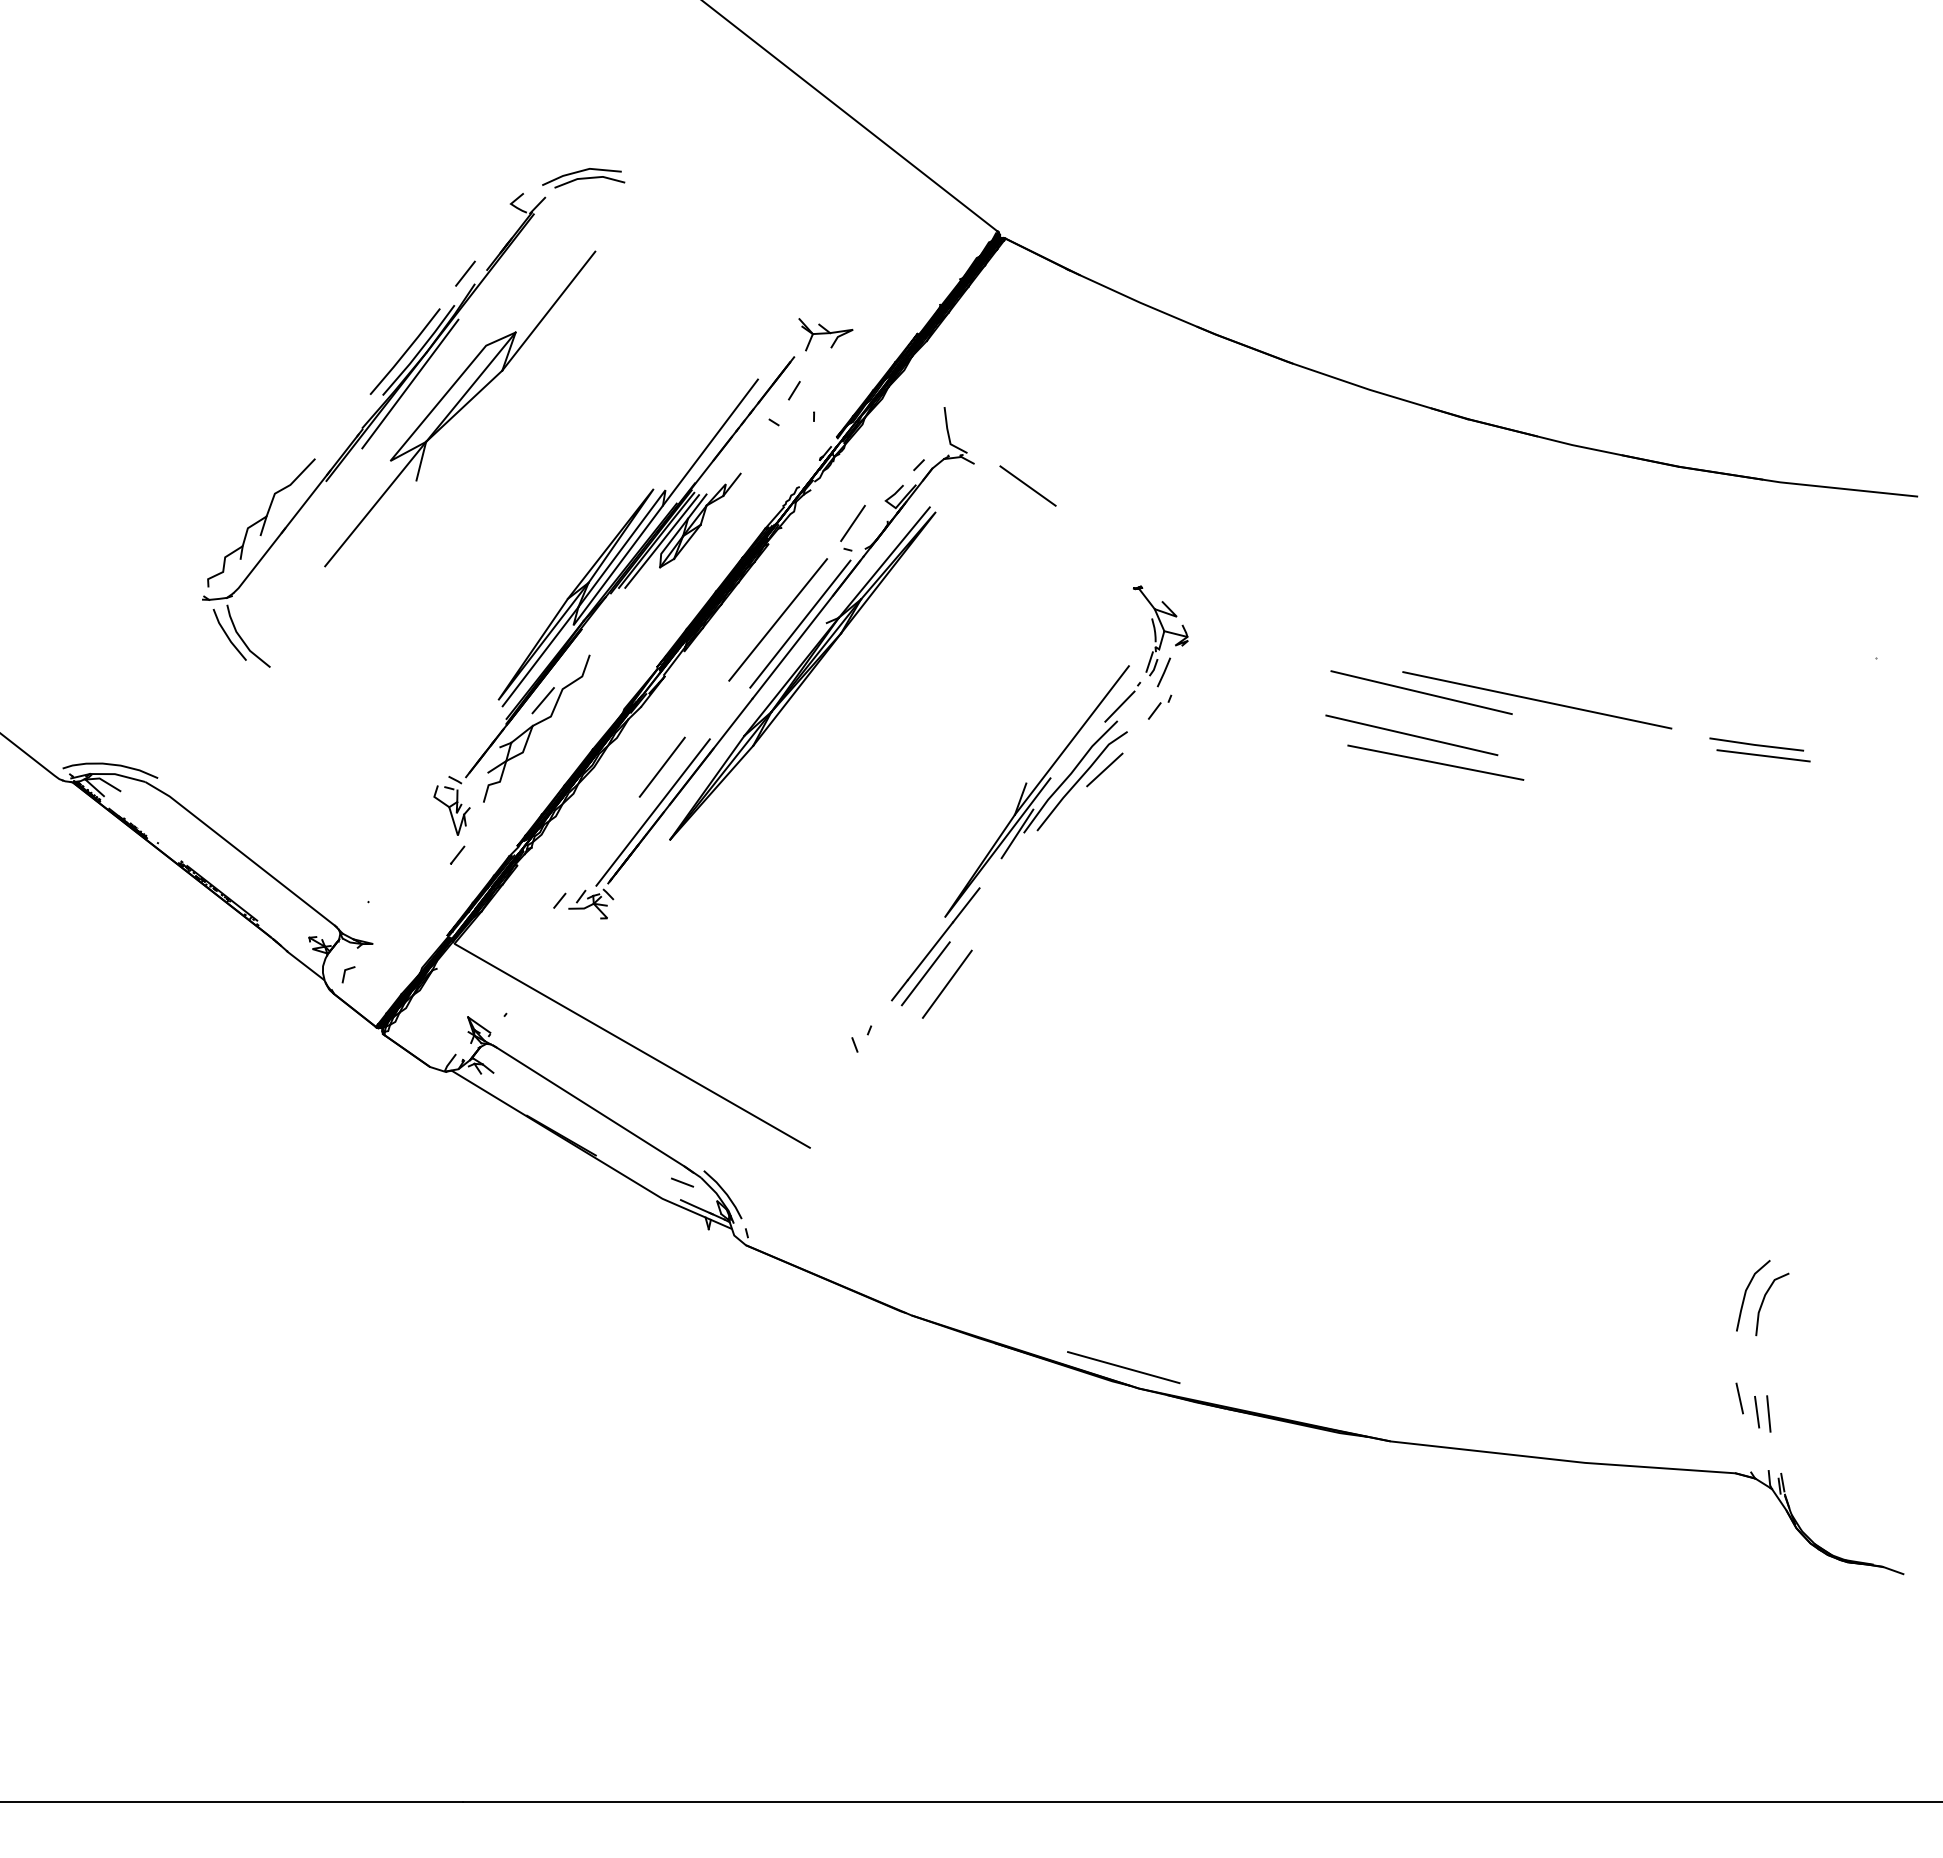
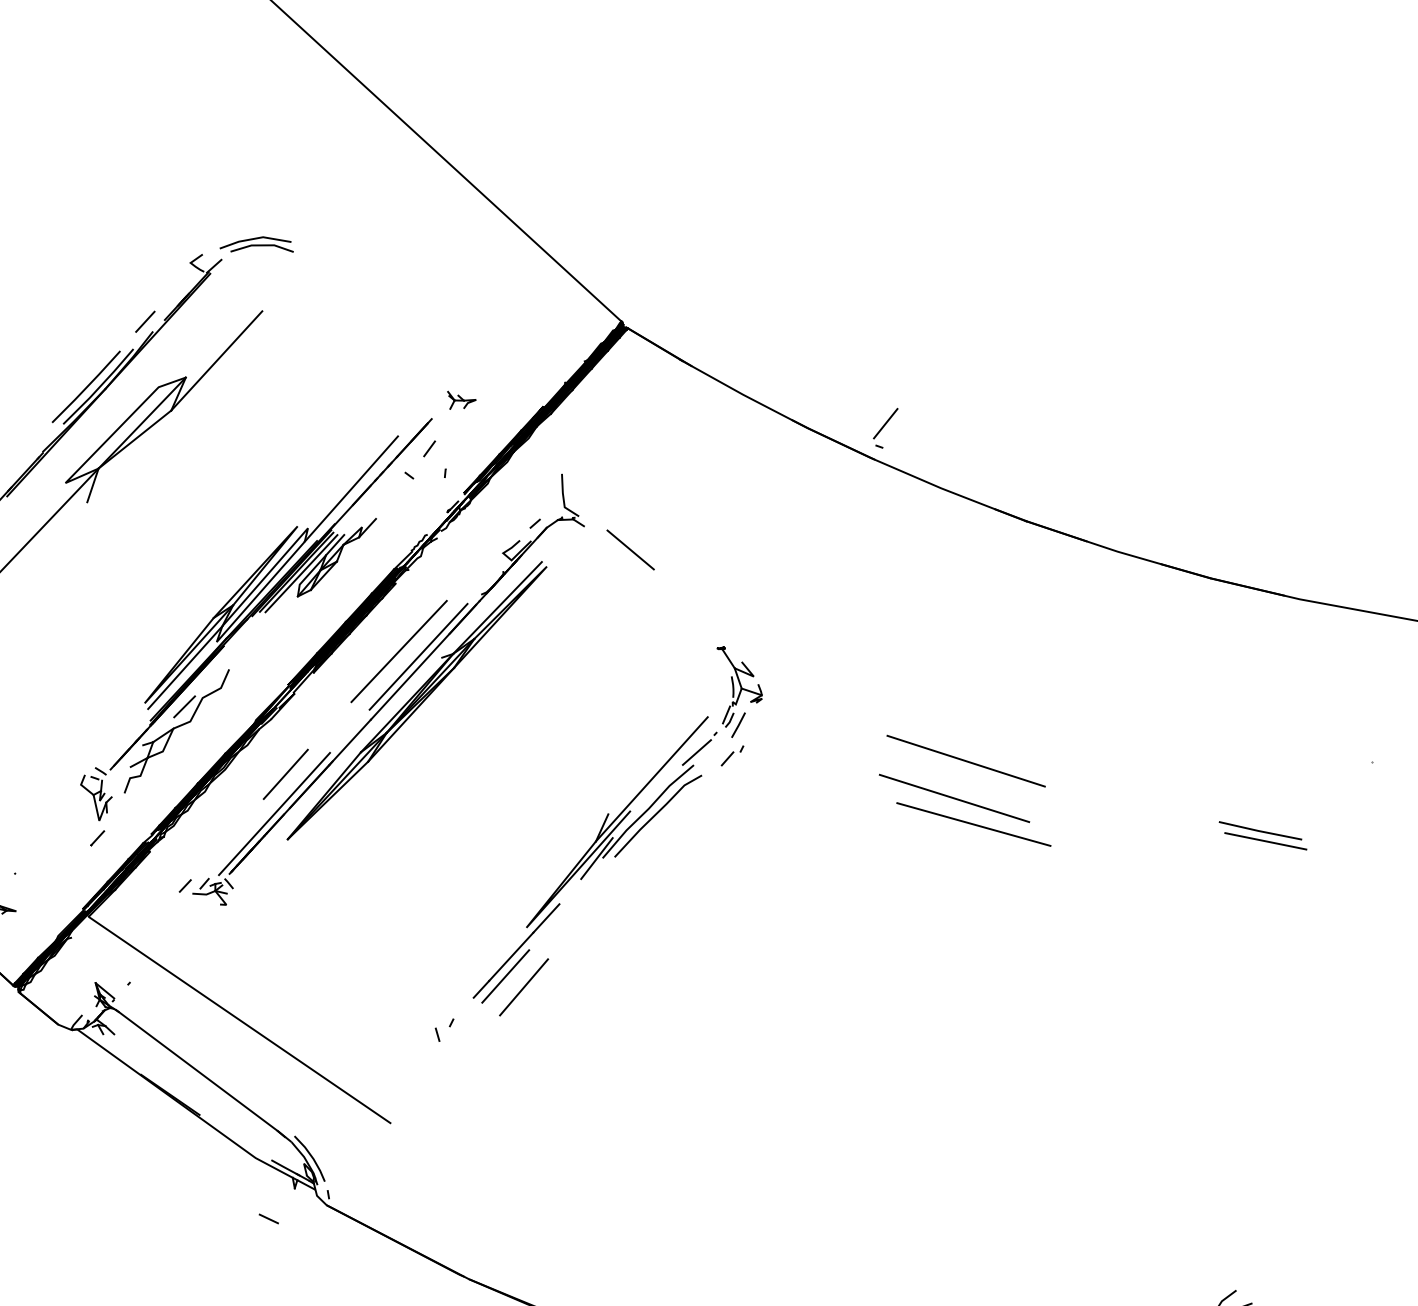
part: (825, 334) -> (461, 401), size x0.6
line: (410, 383) -> (88, 415), removed
part: (852, 527) -> (884, 427), moved
line: (1537, 700) -> (1068, 776), removed
line: (1104, 769) -> (678, 807), removed
line: (682, 1182) -> (268, 1218), moved

